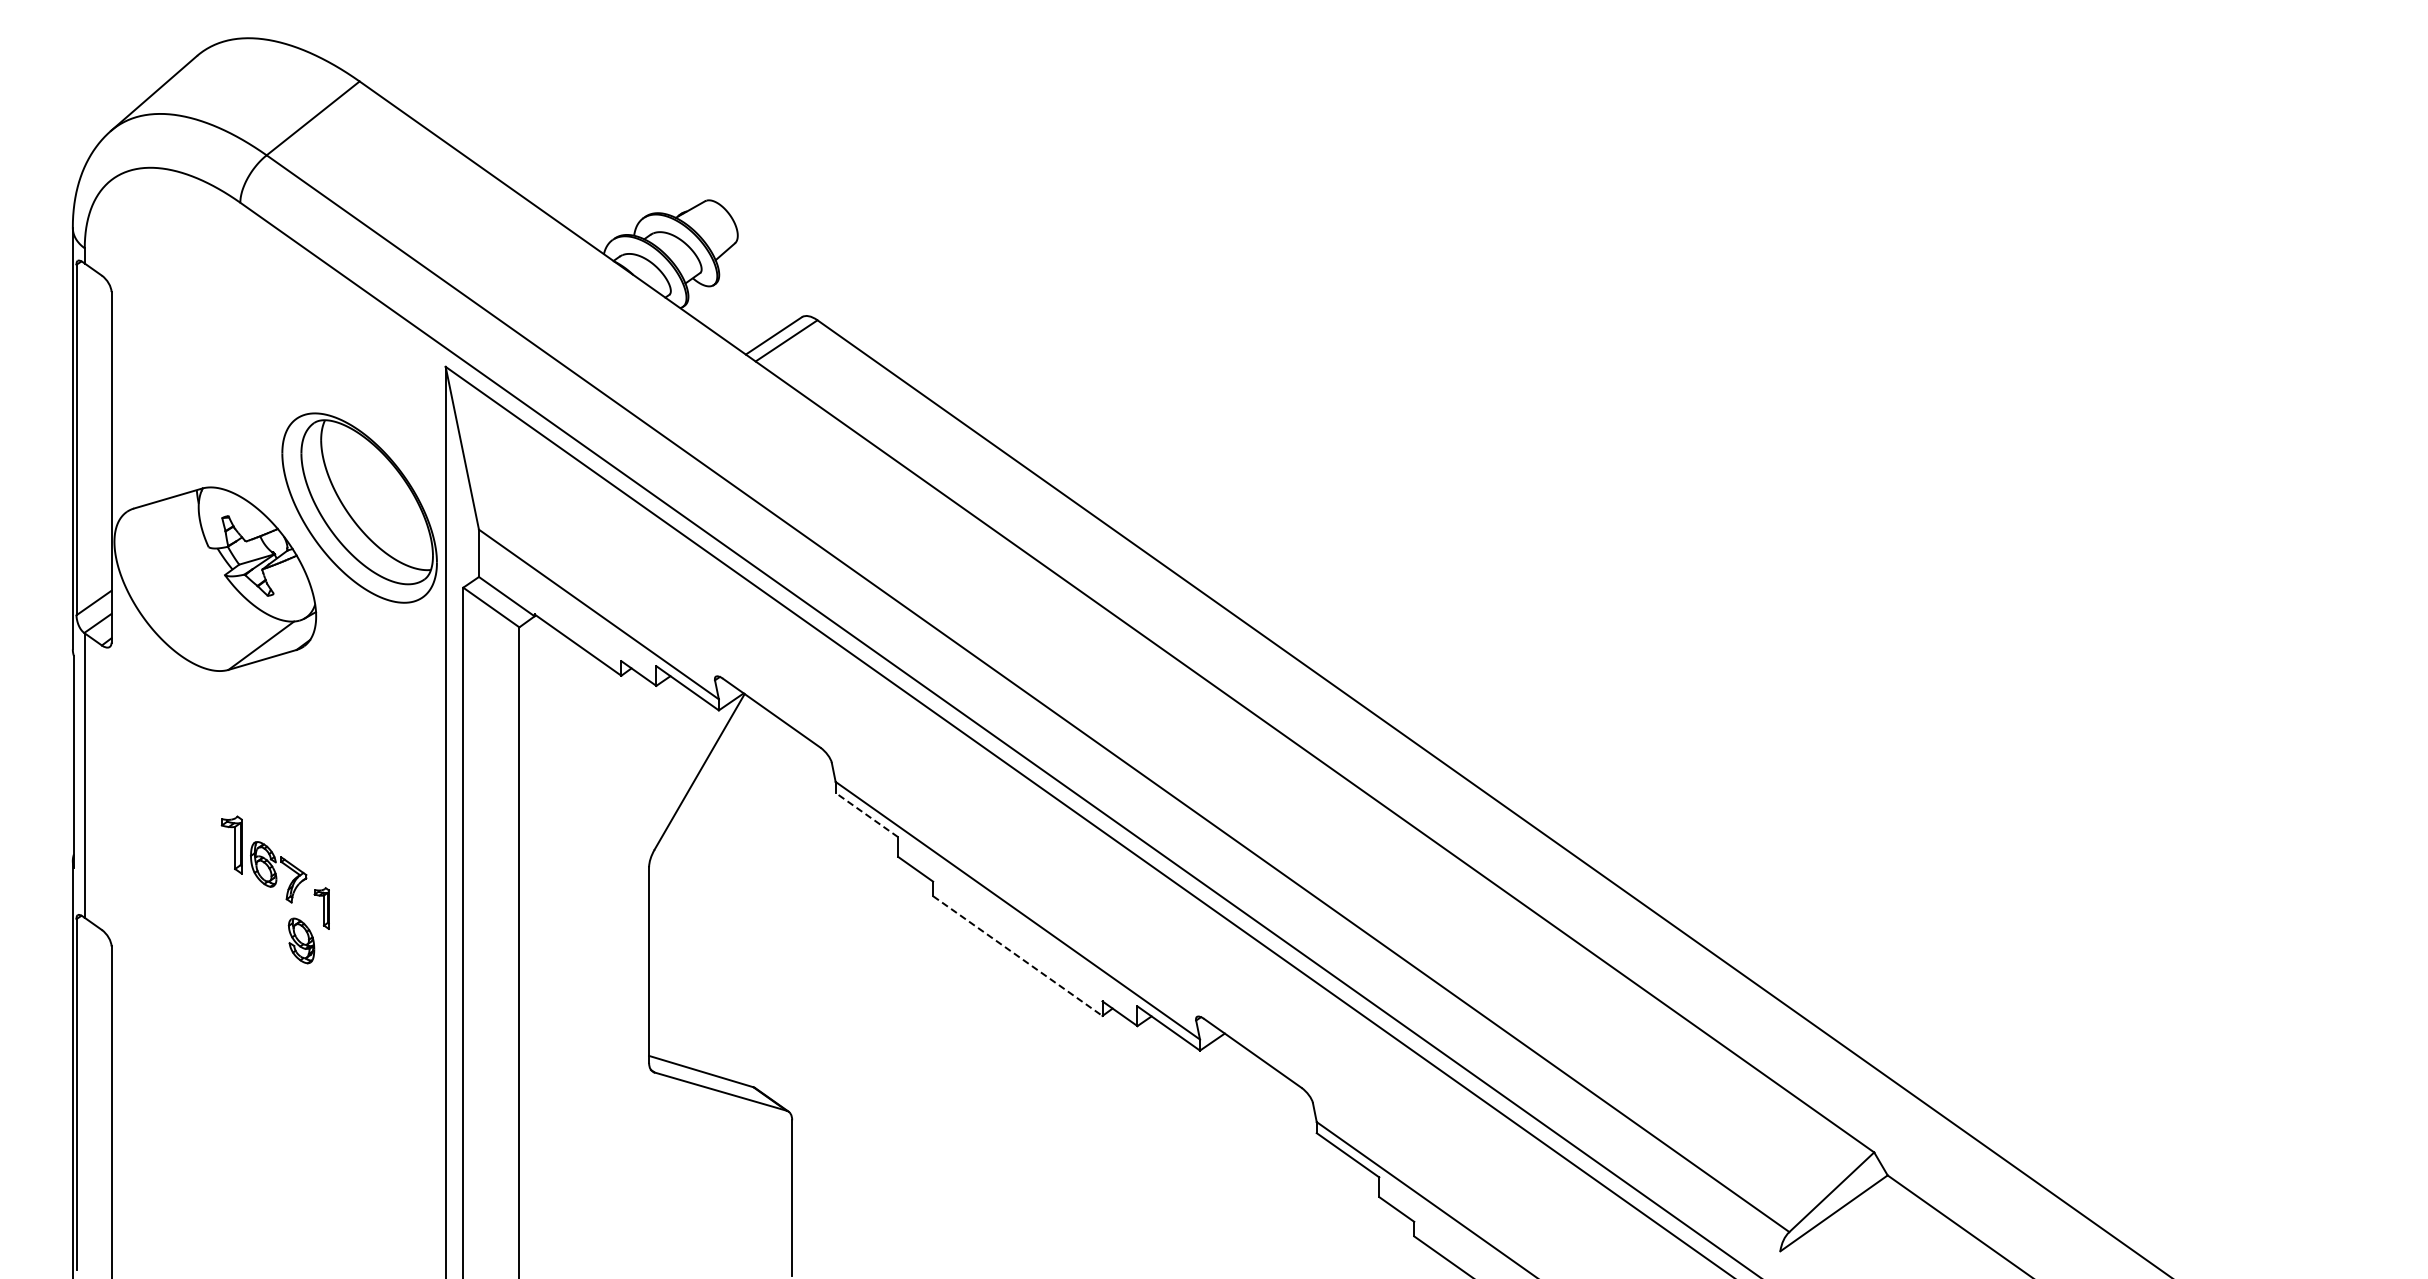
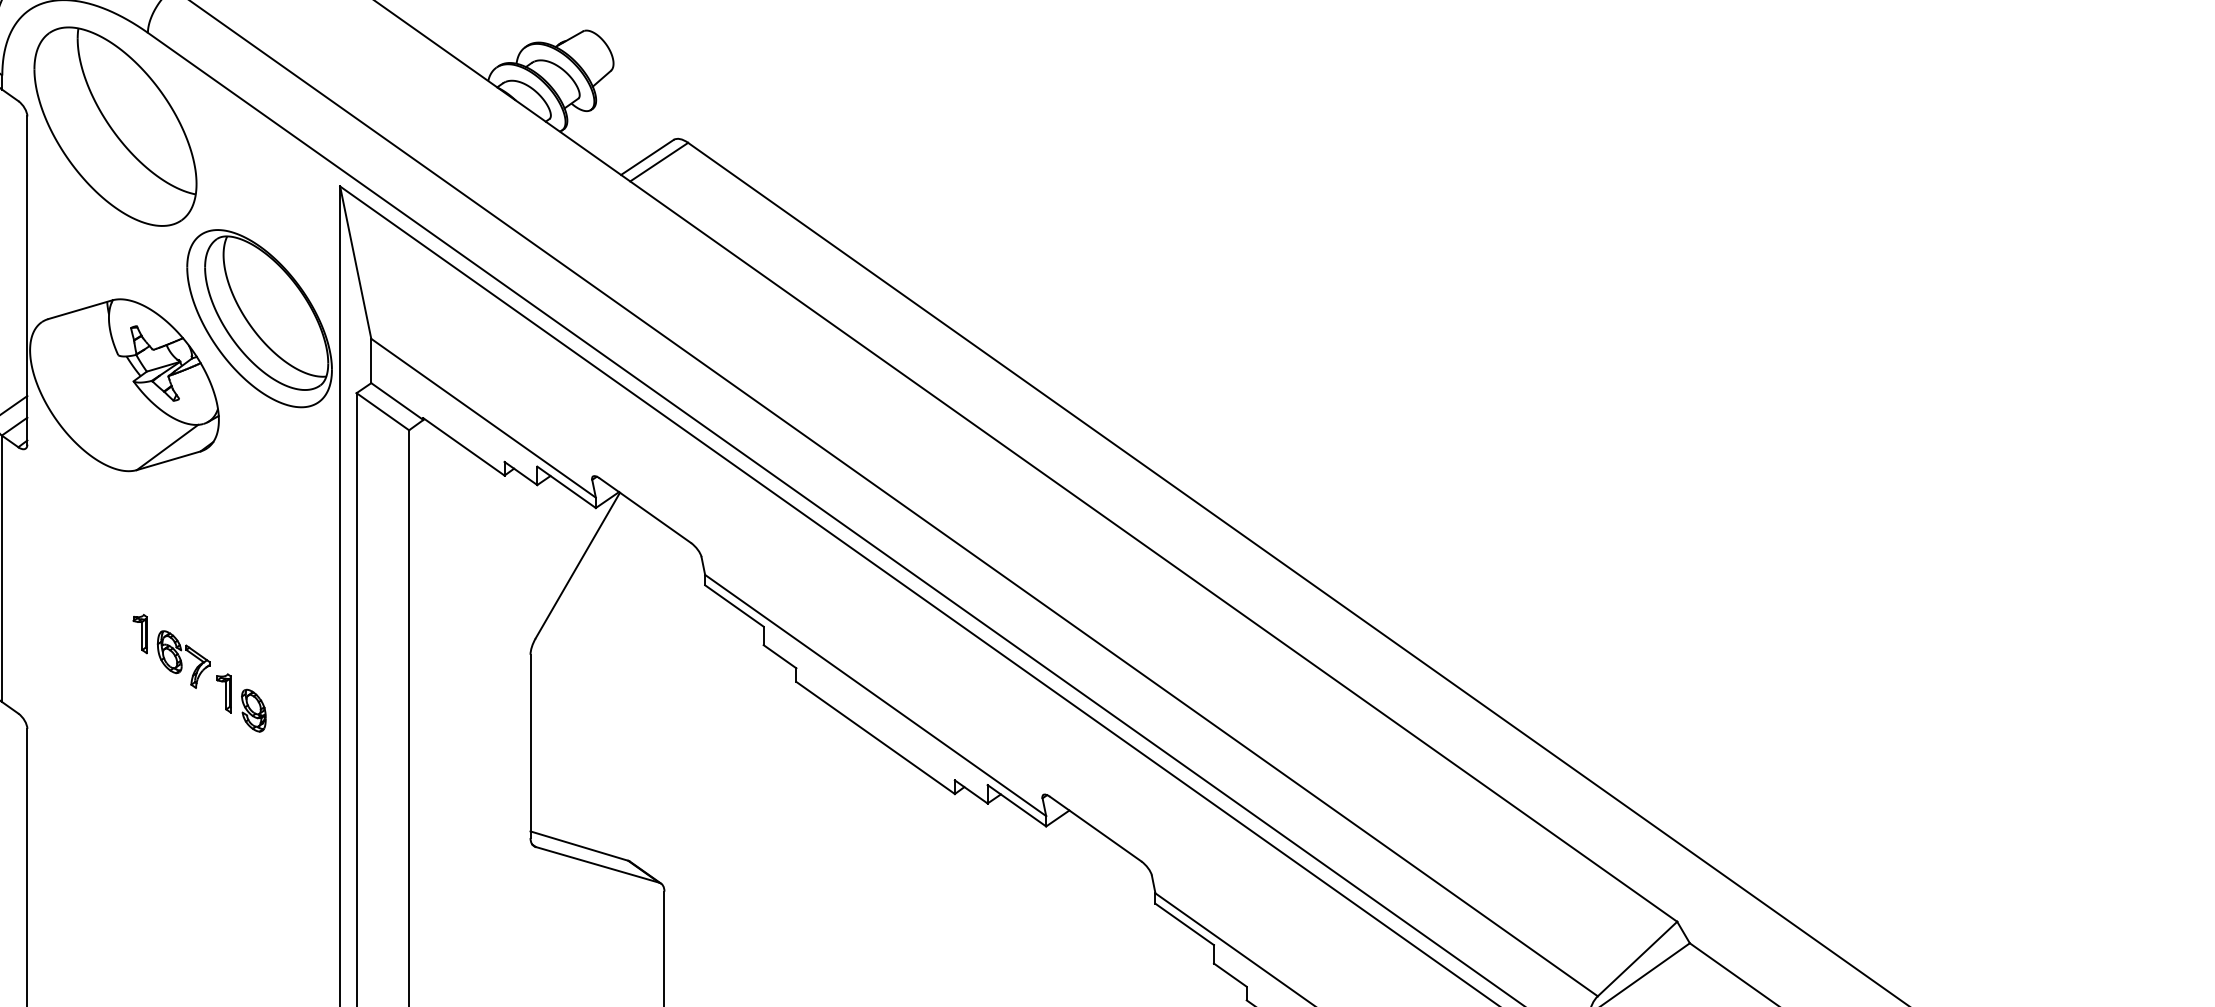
part: (205, 302) -> (115, 126), added
line: (866, 814) -> (734, 605), dashed -> solid
part: (232, 844) -> (140, 633), size x0.71
part: (301, 940) -> (253, 710), moved
line: (1017, 956) -> (875, 738), dashed -> solid

